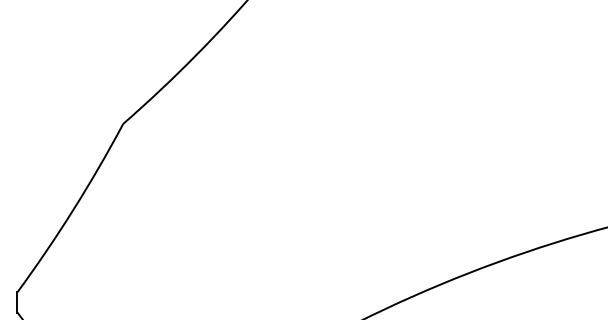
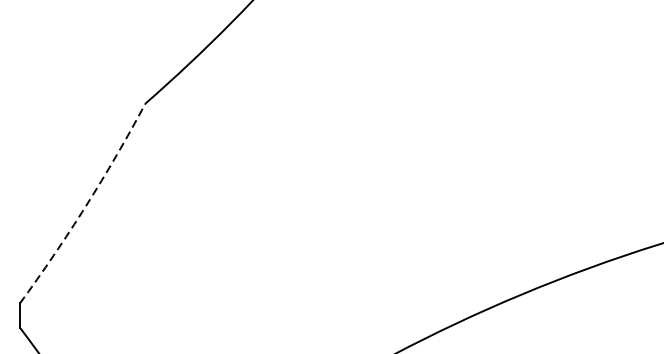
arc: (73, 209) -> (86, 205), solid -> dashed

